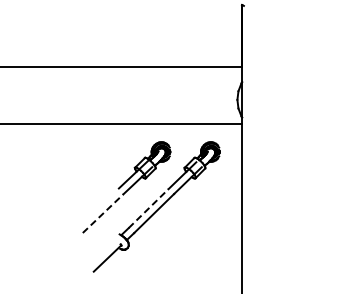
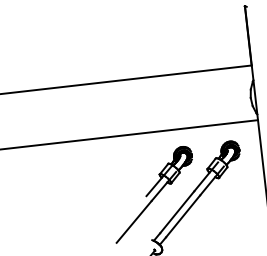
line: (148, 208) -> (177, 212), dashed -> solid
line: (103, 213) -> (134, 221), dashed -> solid

